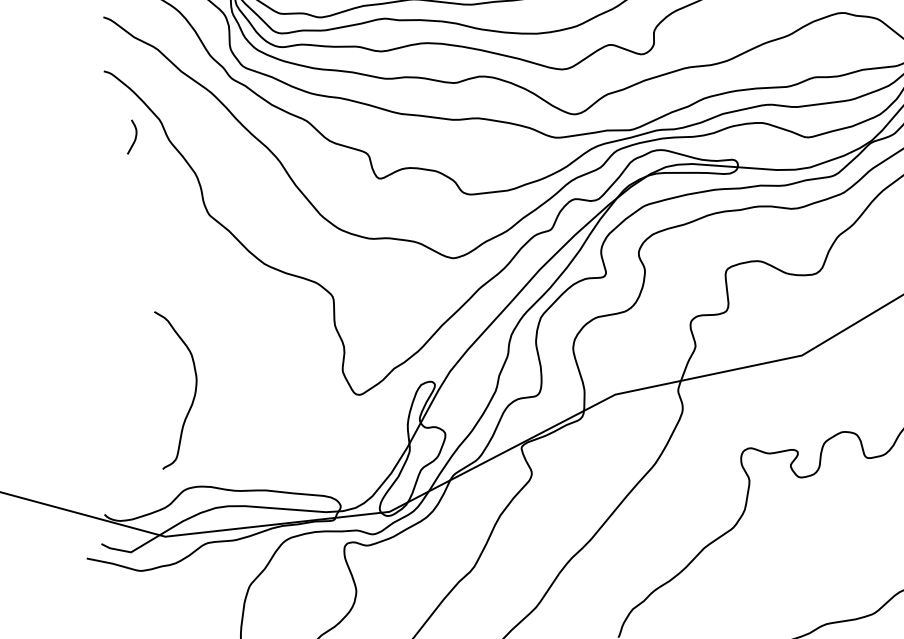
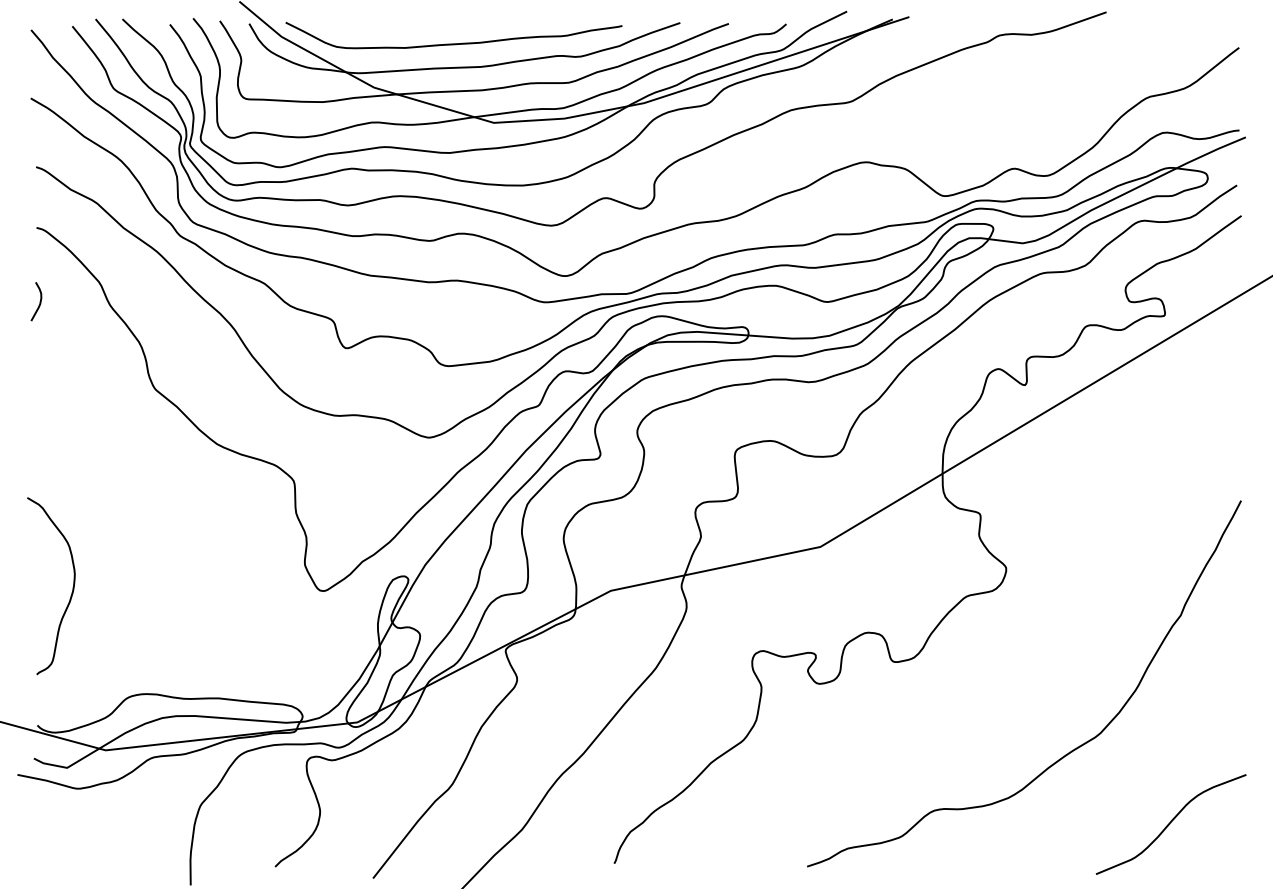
curve: (134, 136) -> (39, 301), moved
curve: (193, 396) -> (71, 592), moved

